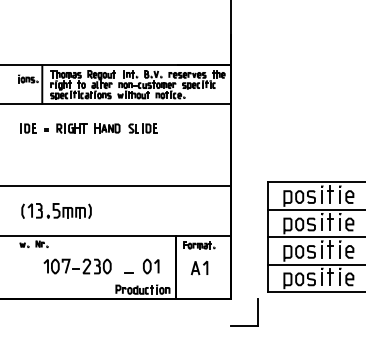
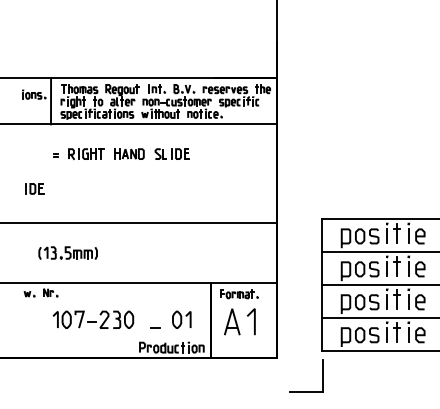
part: (28, 128) -> (34, 188), moved
part: (56, 210) -> (68, 252), size x0.7
part: (199, 267) -> (239, 320), size x1.6
part: (257, 312) -> (322, 376), moved

